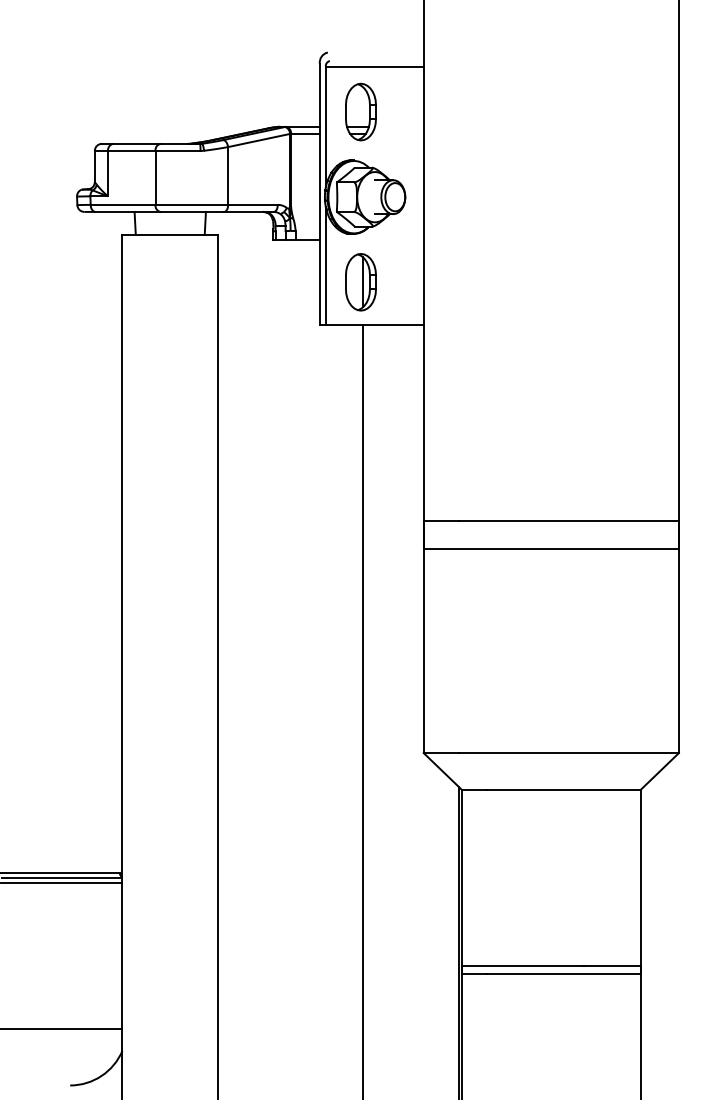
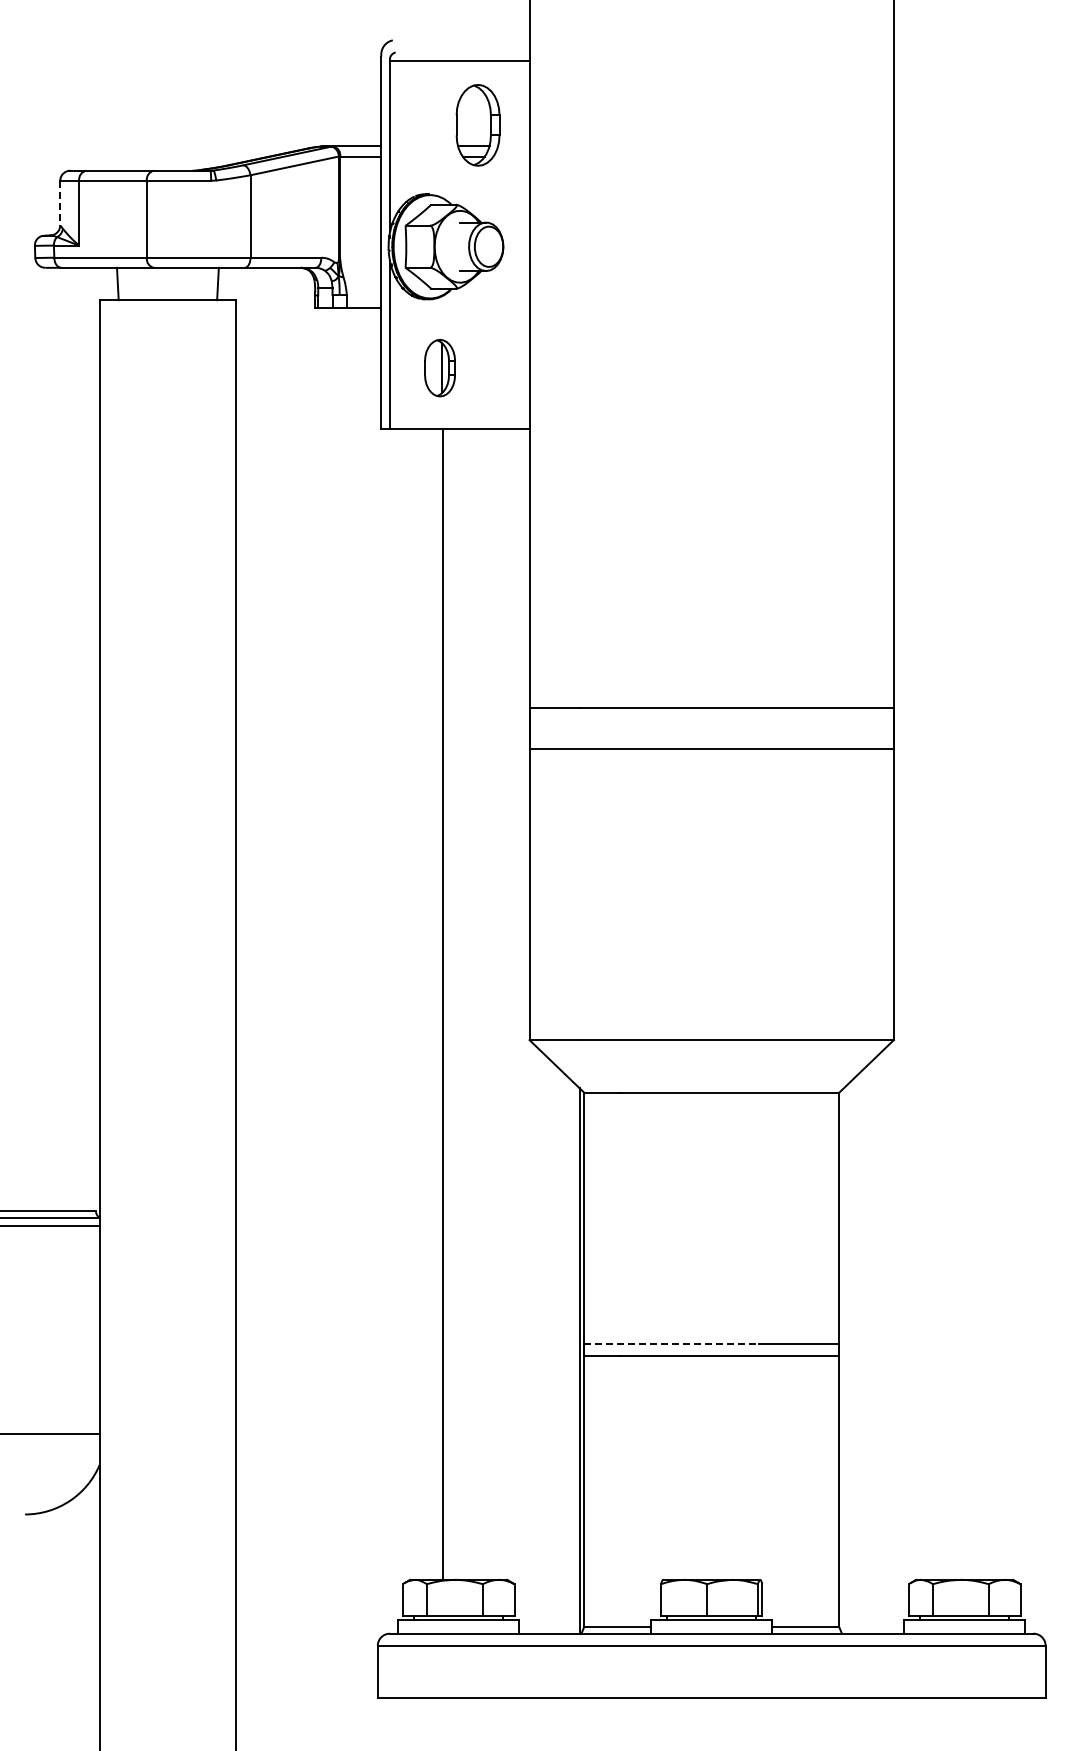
part: (360, 112) -> (477, 125), moved
line: (95, 166) -> (60, 203), solid -> dashed
part: (360, 281) -> (439, 367), size x0.7
line: (523, 965) -> (671, 1343), solid -> dashed

